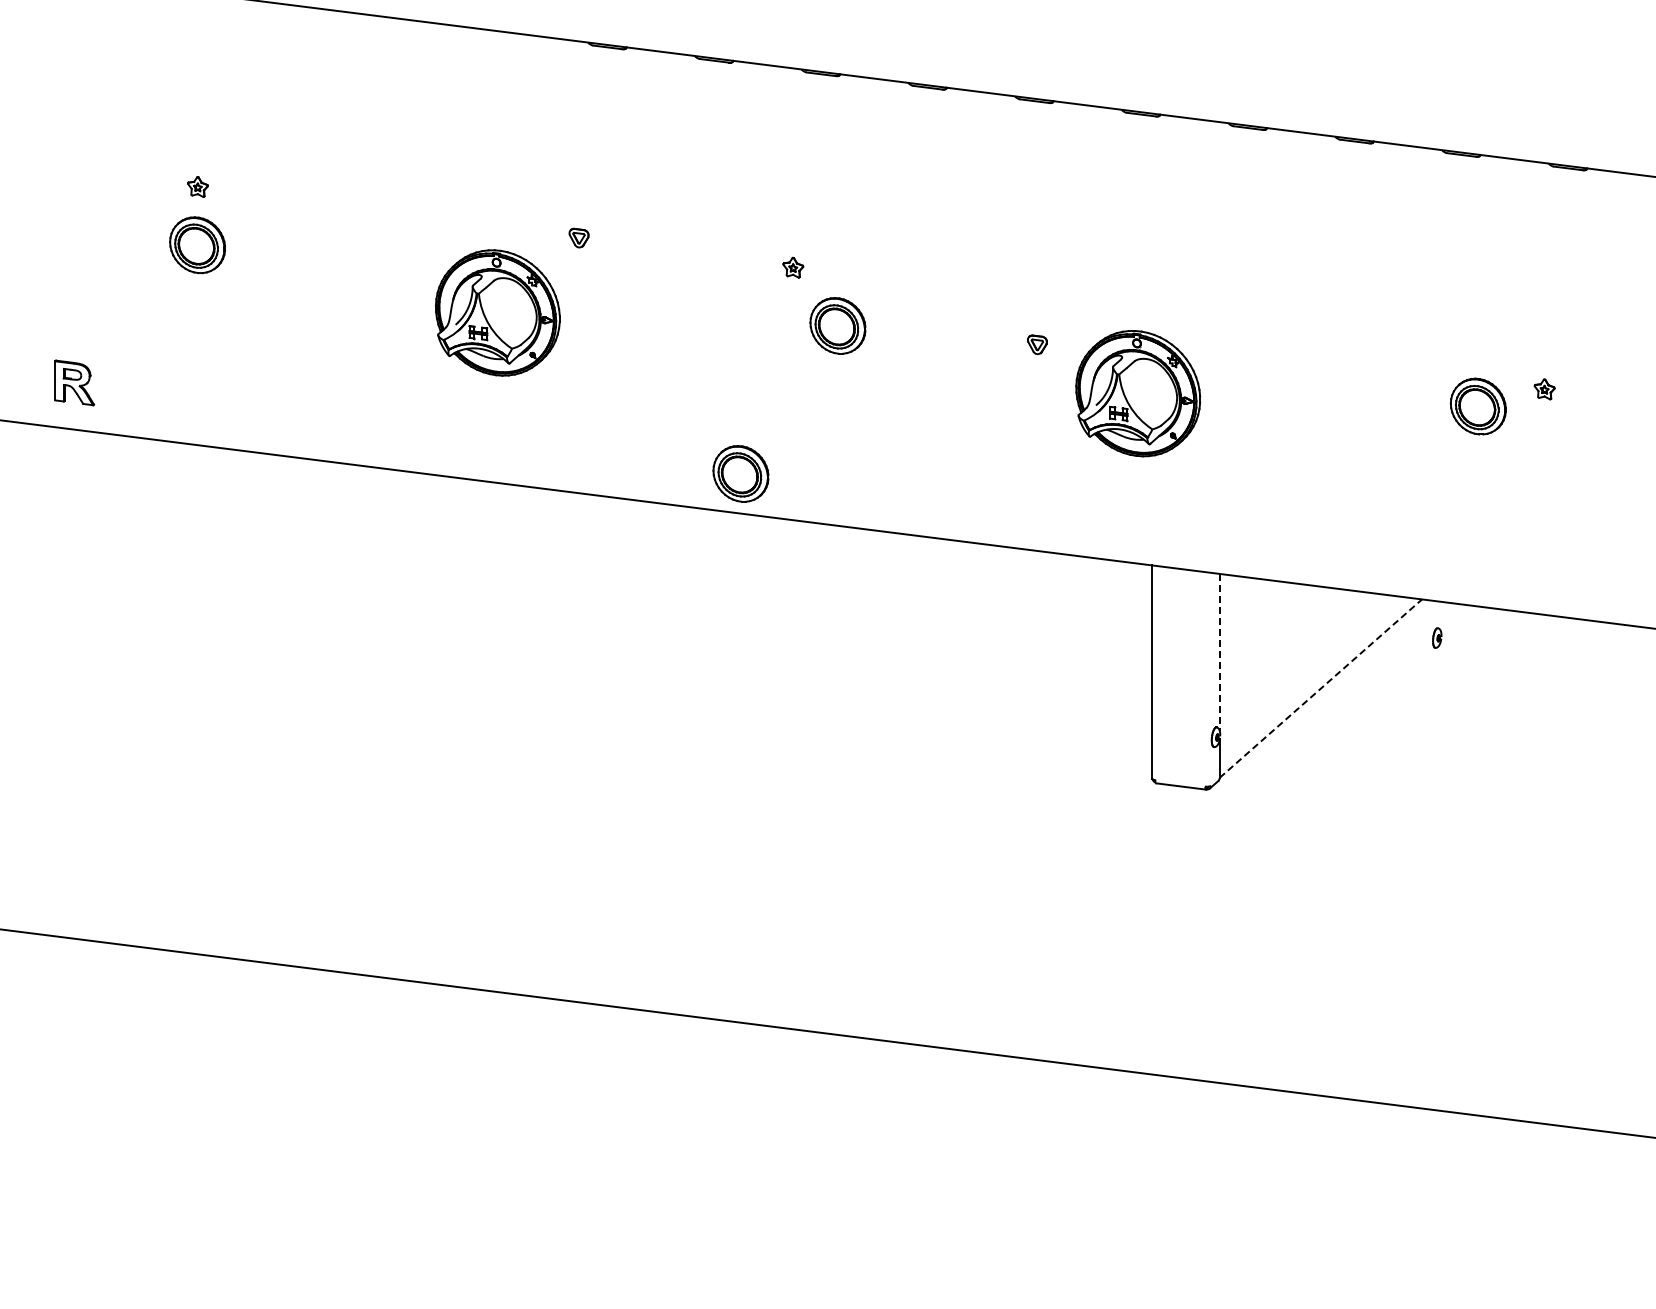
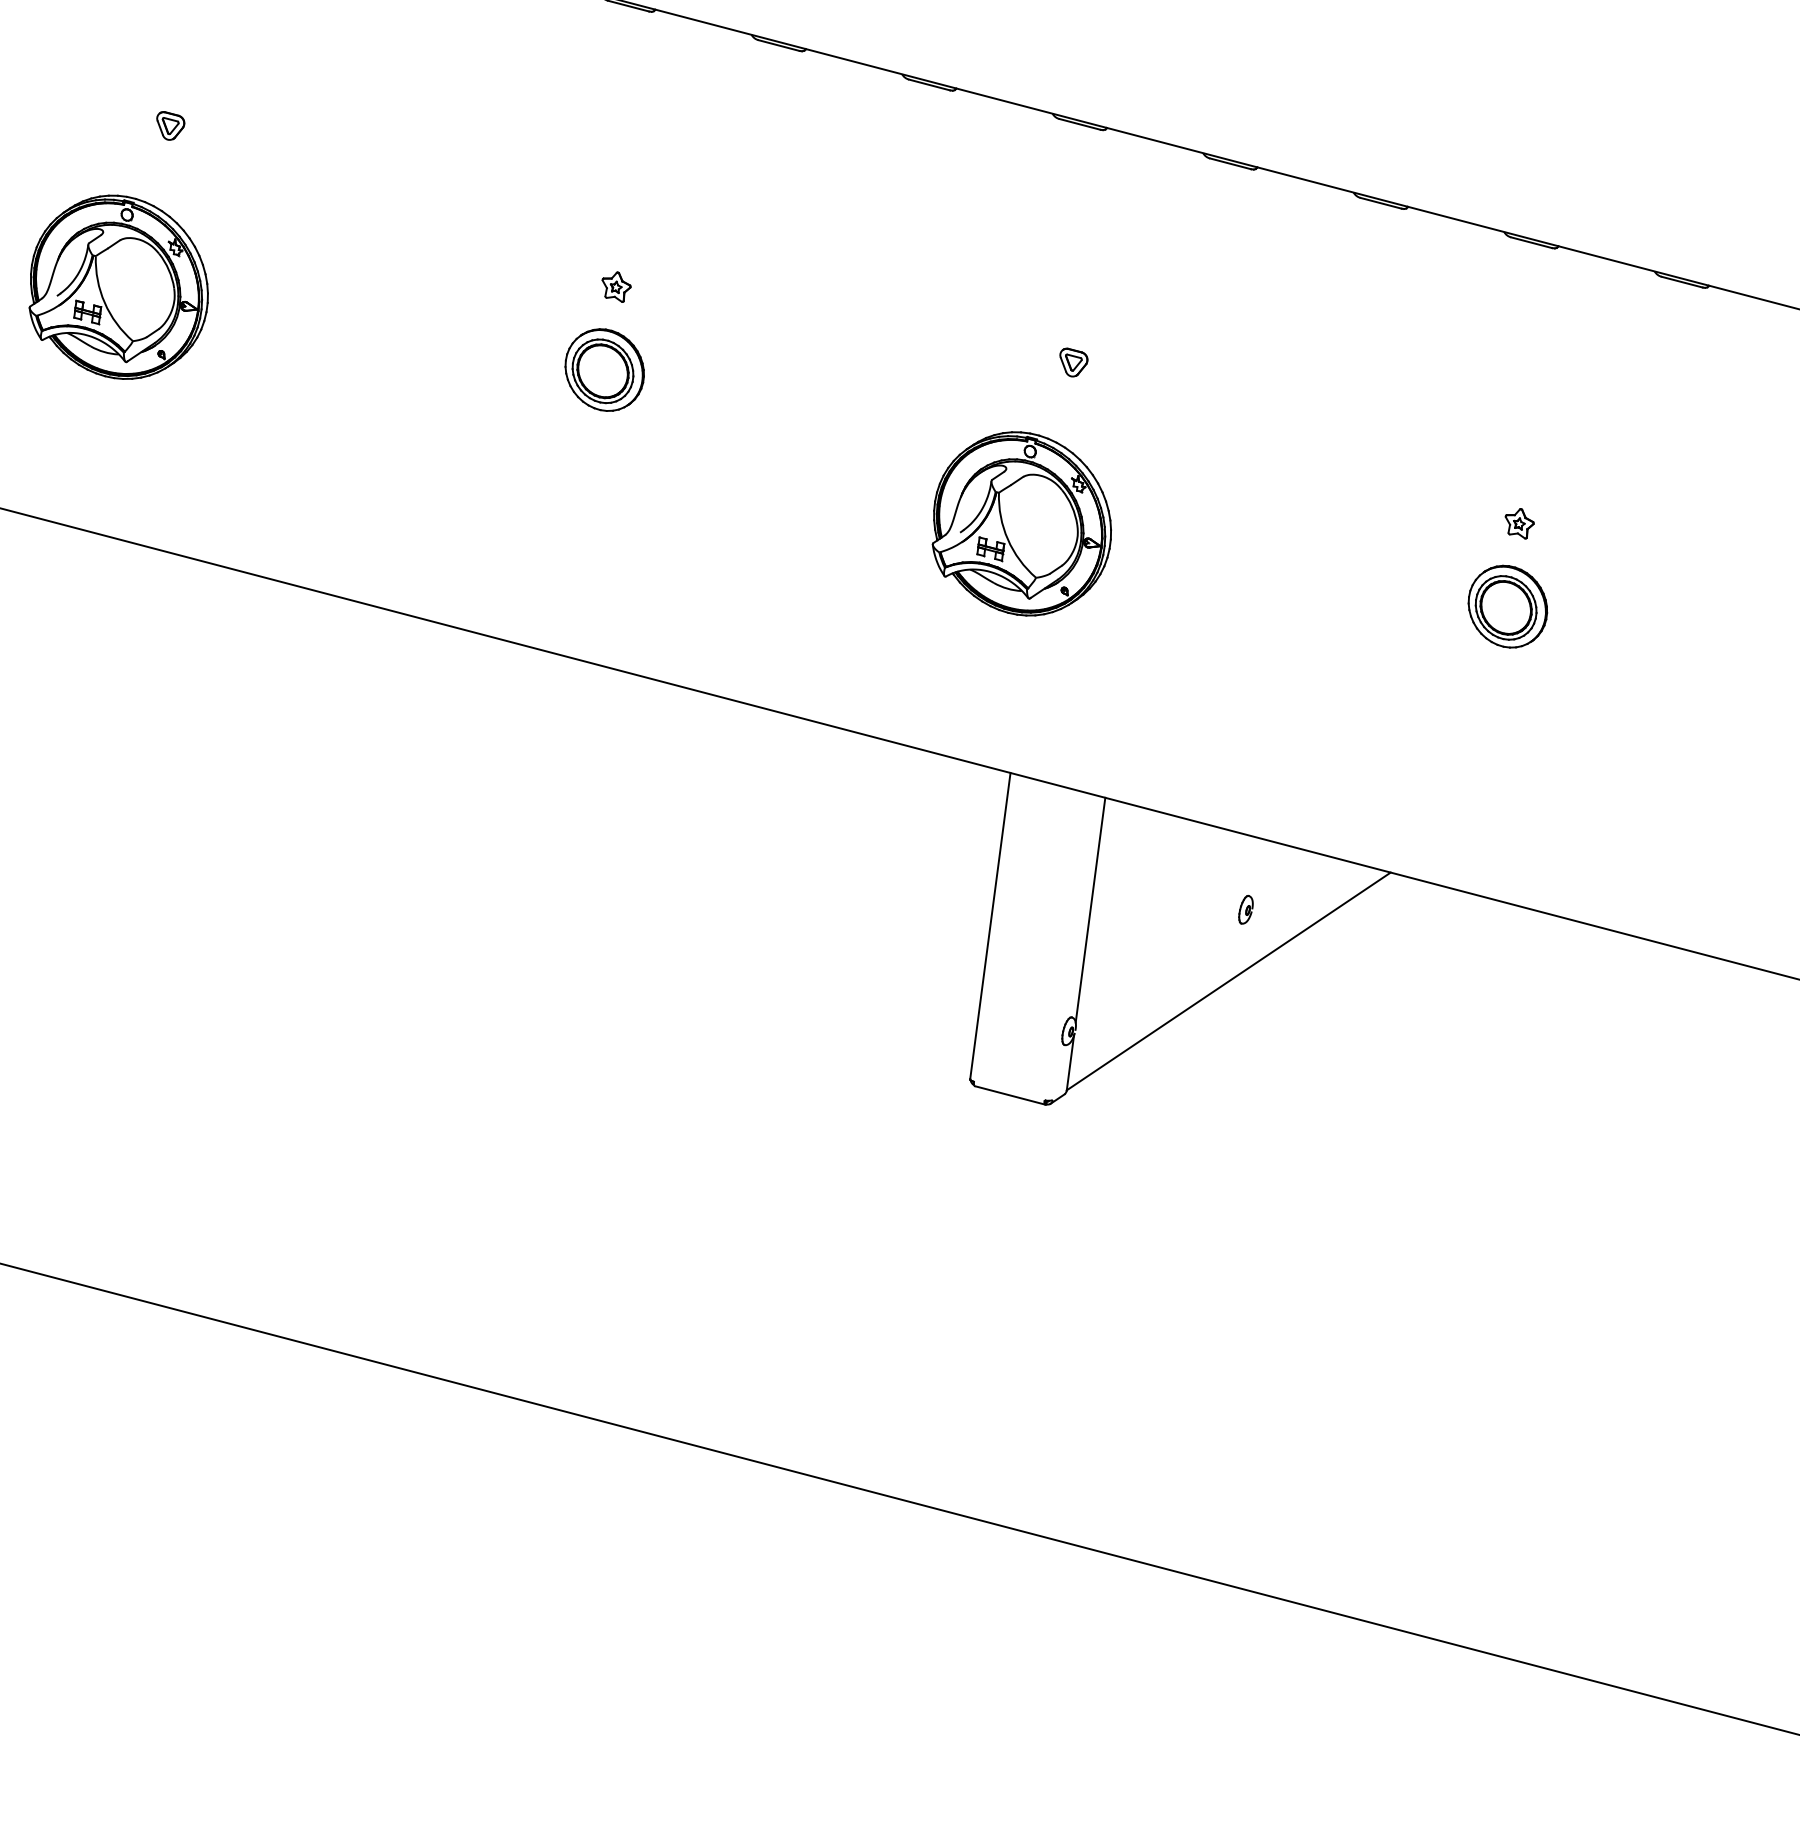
part: (578, 237) -> (169, 125), moved
part: (793, 267) -> (616, 286), moved
part: (1037, 344) -> (1073, 362), moved
part: (1544, 389) -> (1519, 523), moved
part: (740, 473) -> (437, 563), removed
part: (1437, 637) -> (1246, 909), moved
line: (1219, 652) -> (1090, 910), dashed -> solid
line: (1320, 688) -> (1228, 981), dashed -> solid

